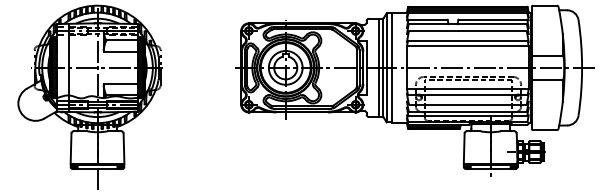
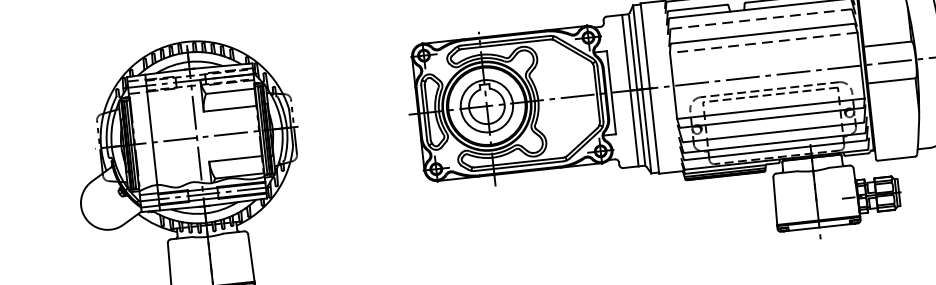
line: (468, 31) -> (762, 19), solid -> dashed
line: (467, 46) -> (763, 42), solid -> dashed

